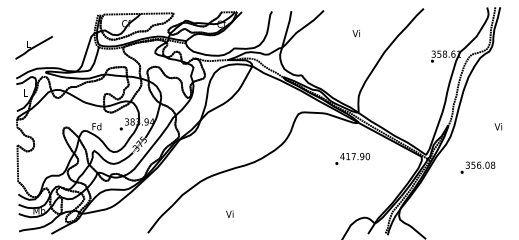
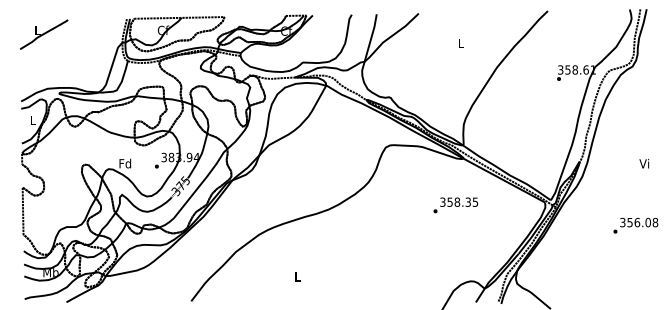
text: (356, 32) -> (460, 42), Vi -> L
part: (34, 47) -> (44, 34), moved
text: (354, 155) -> (458, 201), 417.90 -> 358.35
text: (477, 167) -> (635, 225), moved
text: (229, 213) -> (296, 276), Vi -> L

